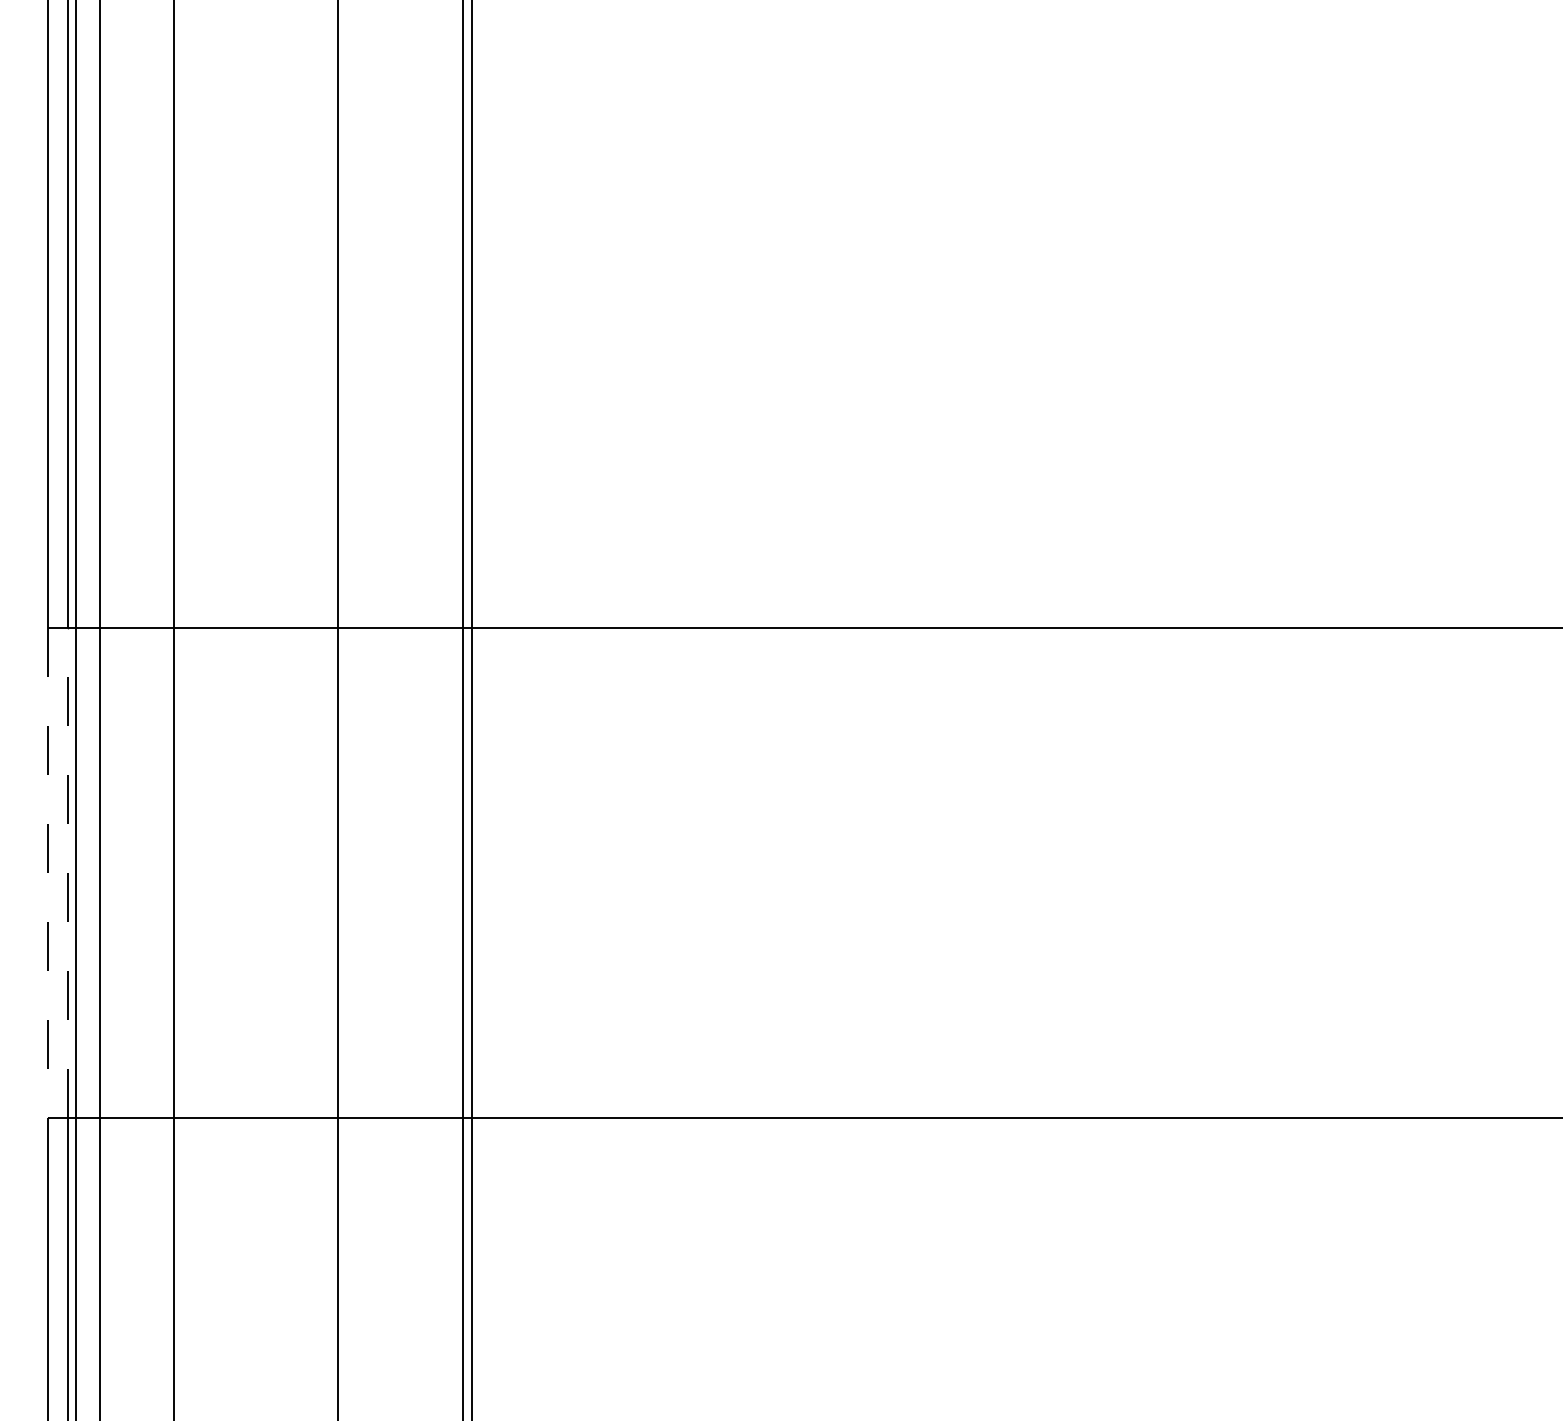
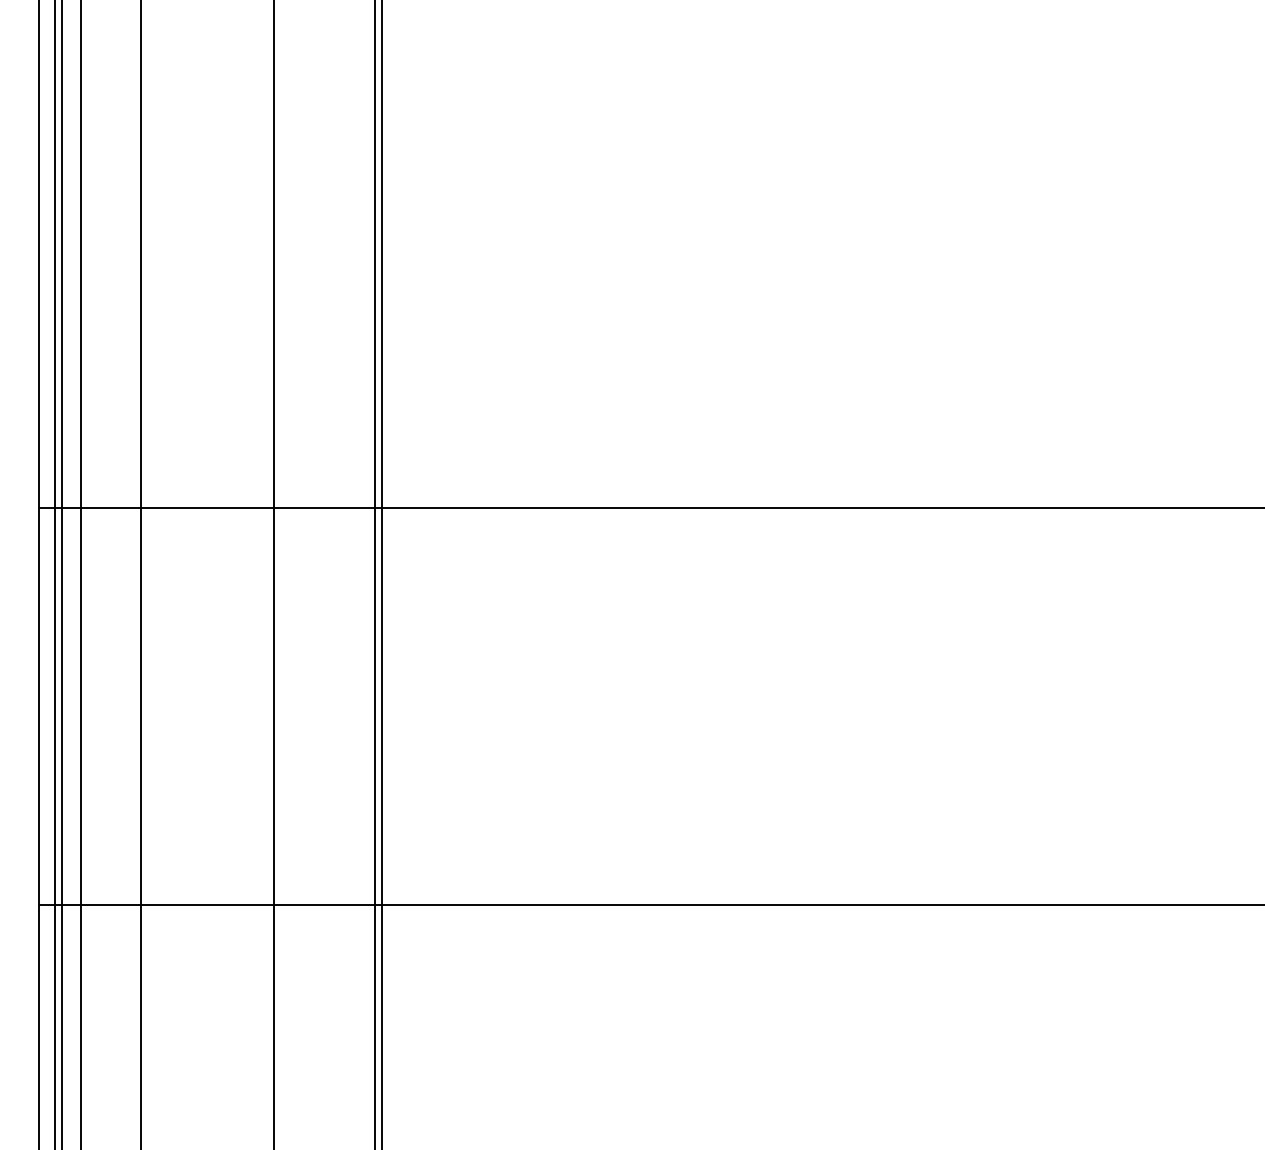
line: (67, 871) -> (54, 705), dashed -> solid
line: (47, 872) -> (38, 706), dashed -> solid

